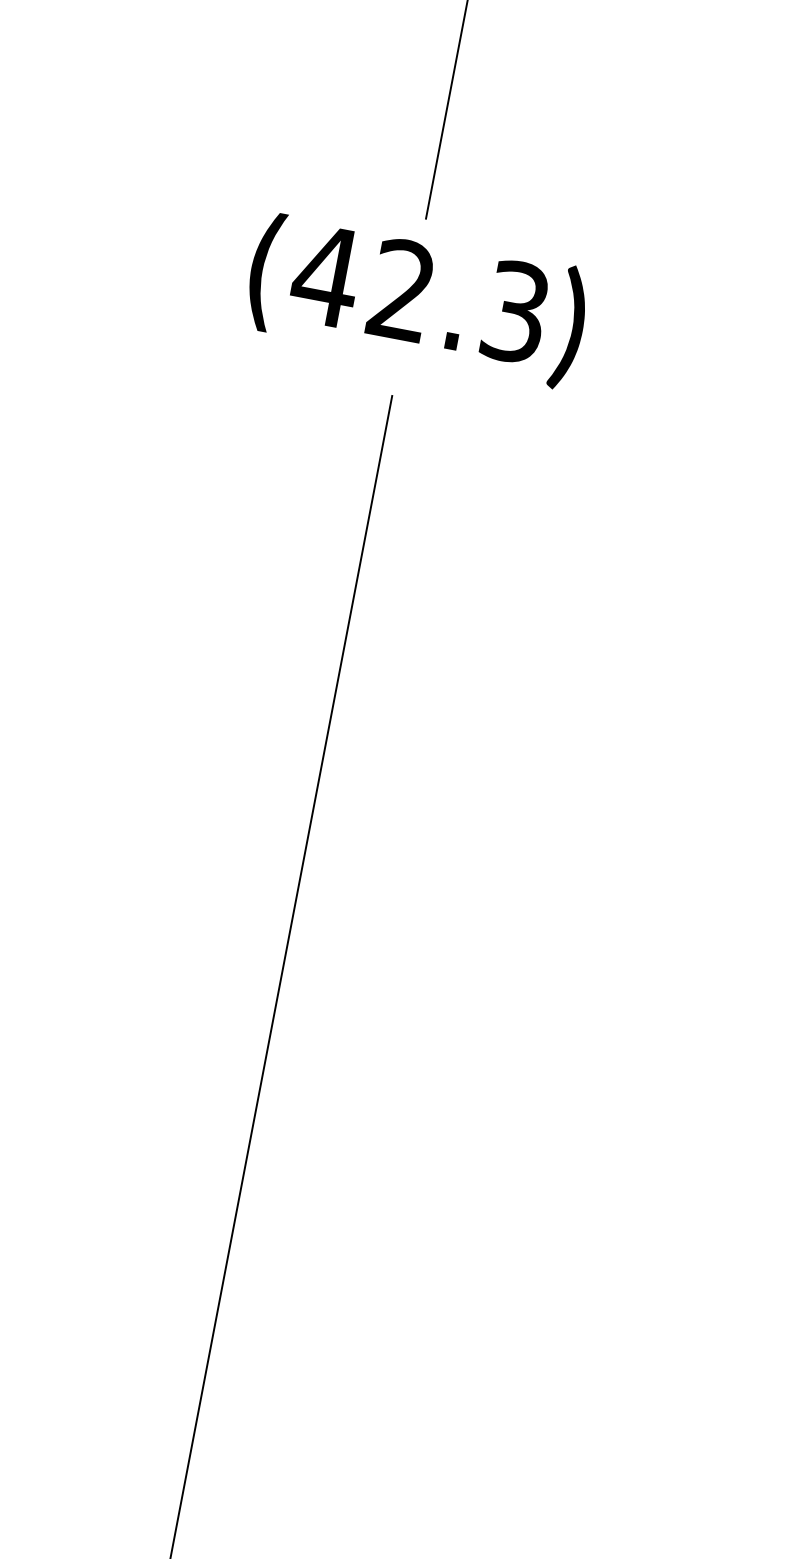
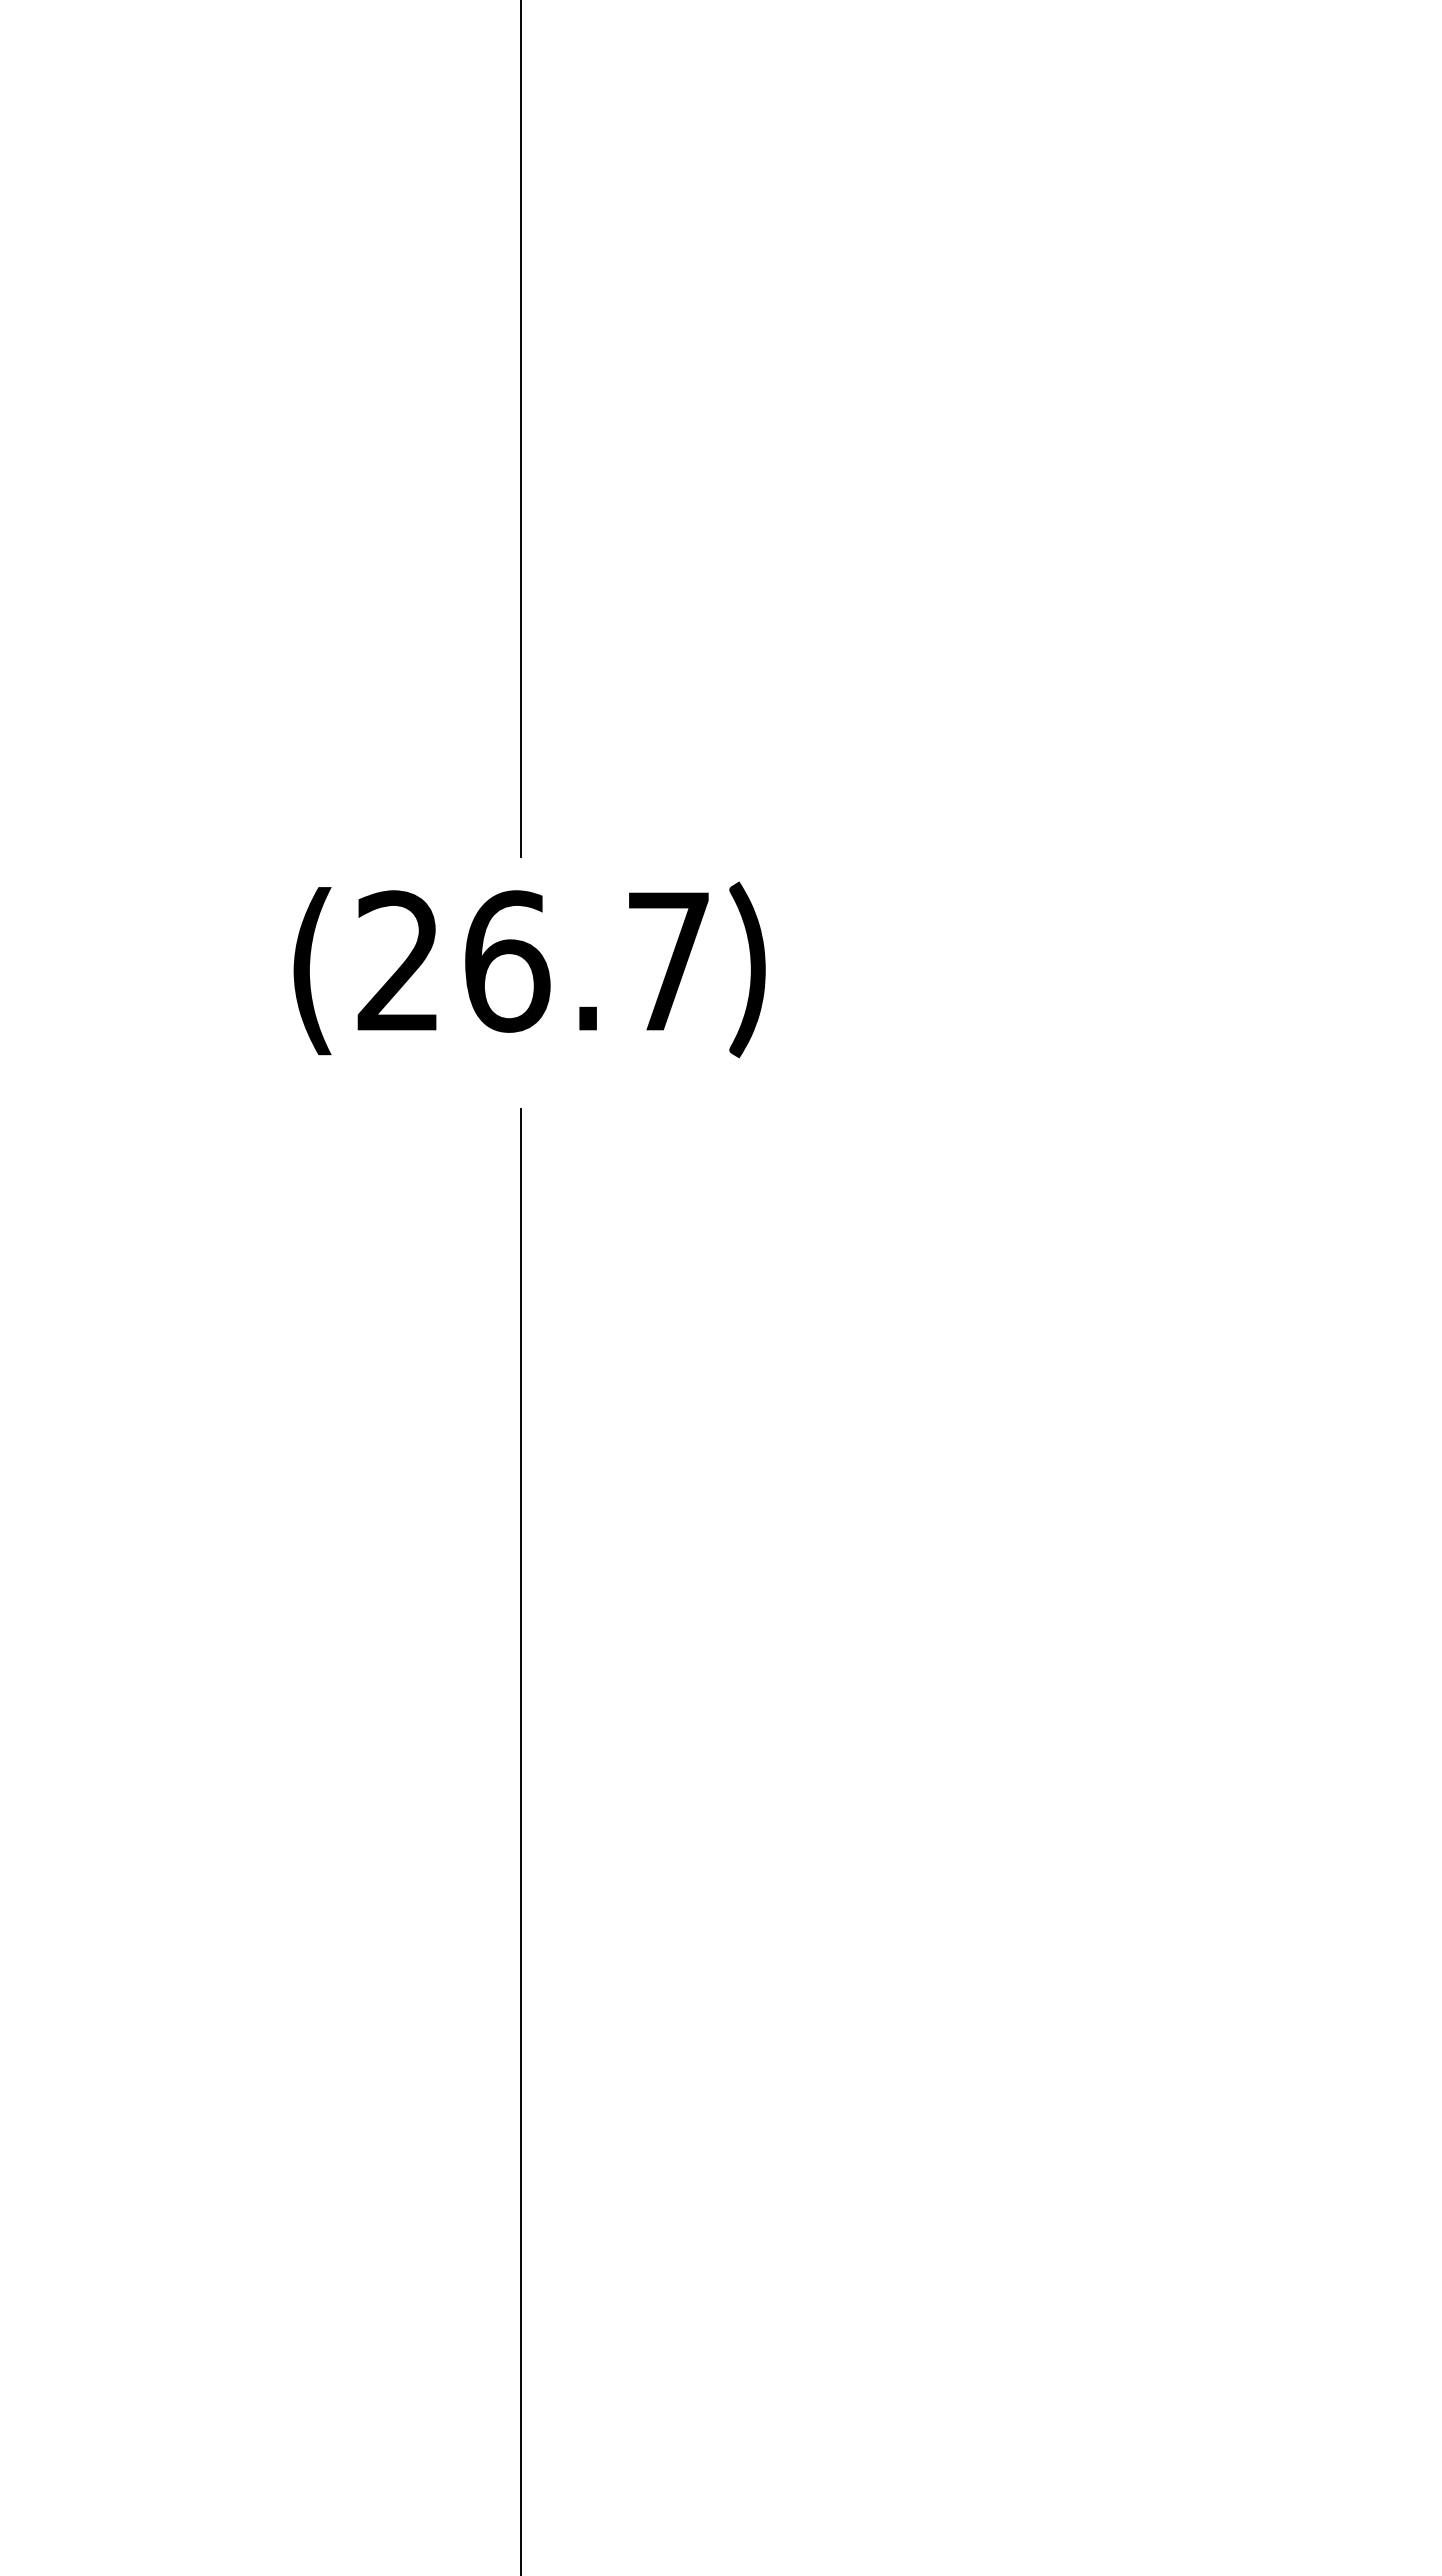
text: (419, 293) -> (531, 961), (42.3 -> (26.7

